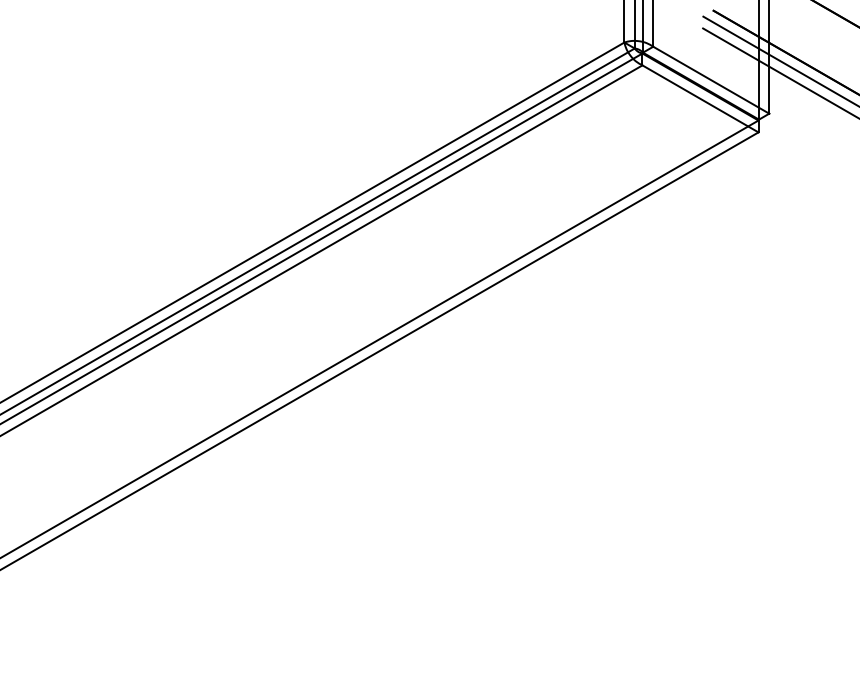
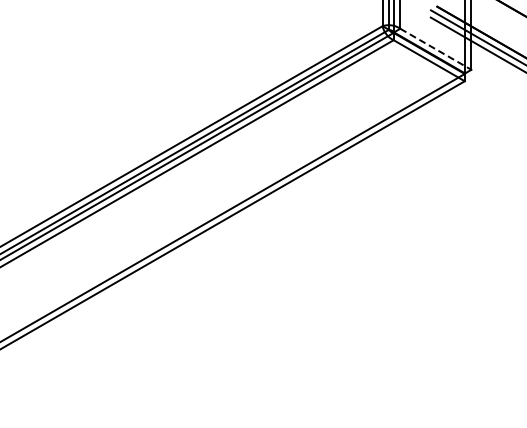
line: (712, 80) -> (436, 49), solid -> dashed

